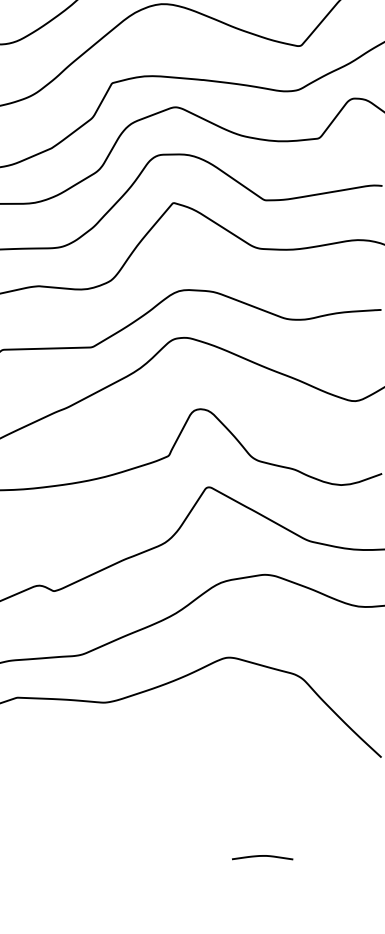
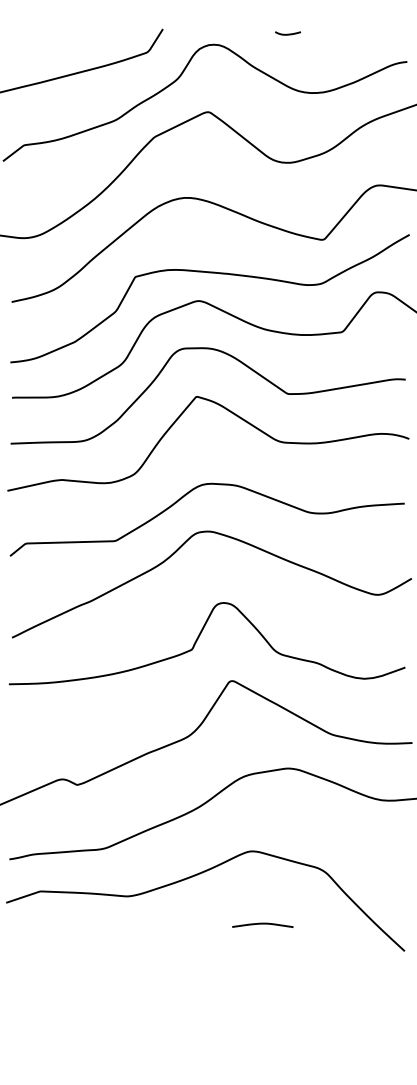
curve: (262, 856) -> (262, 924), moved

